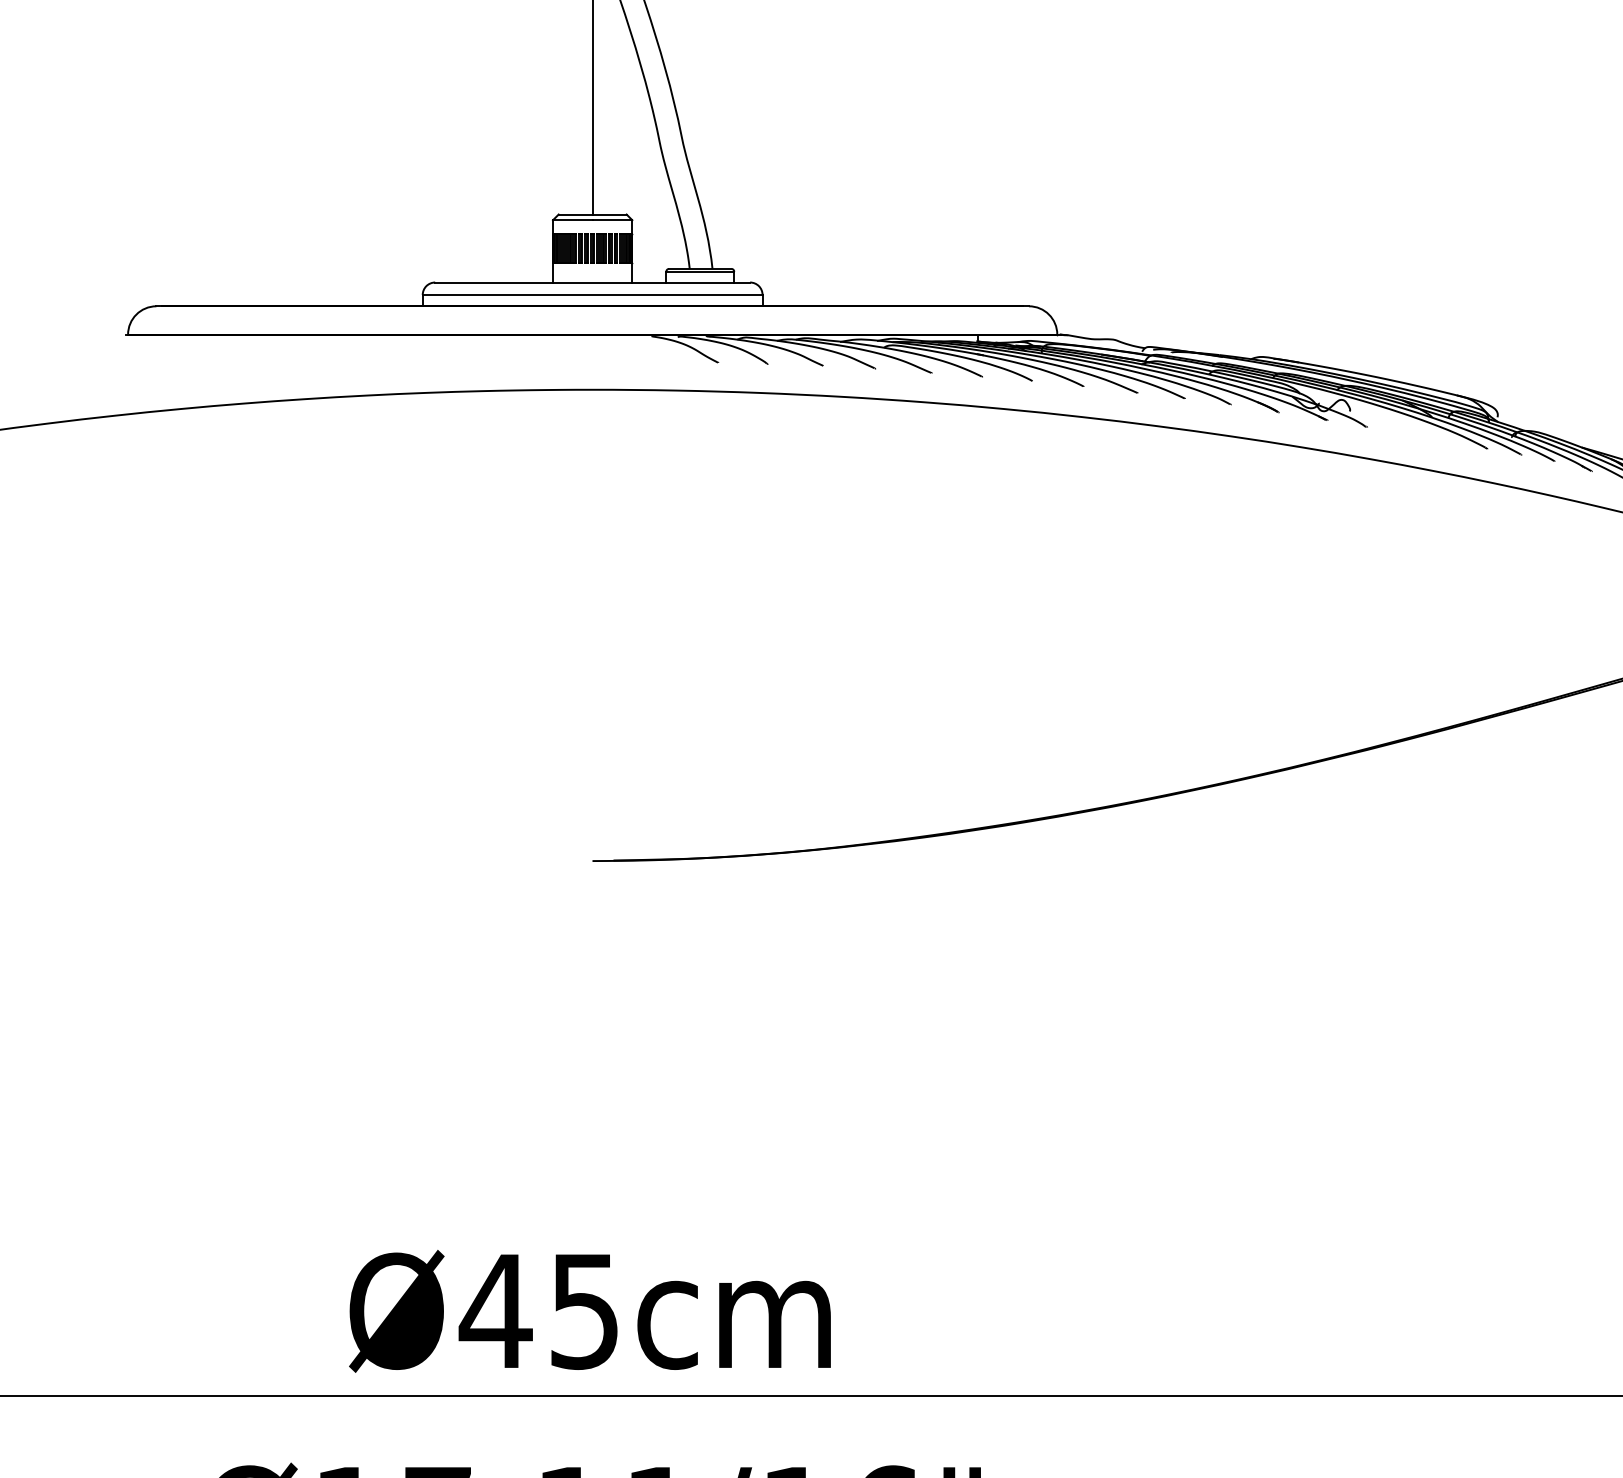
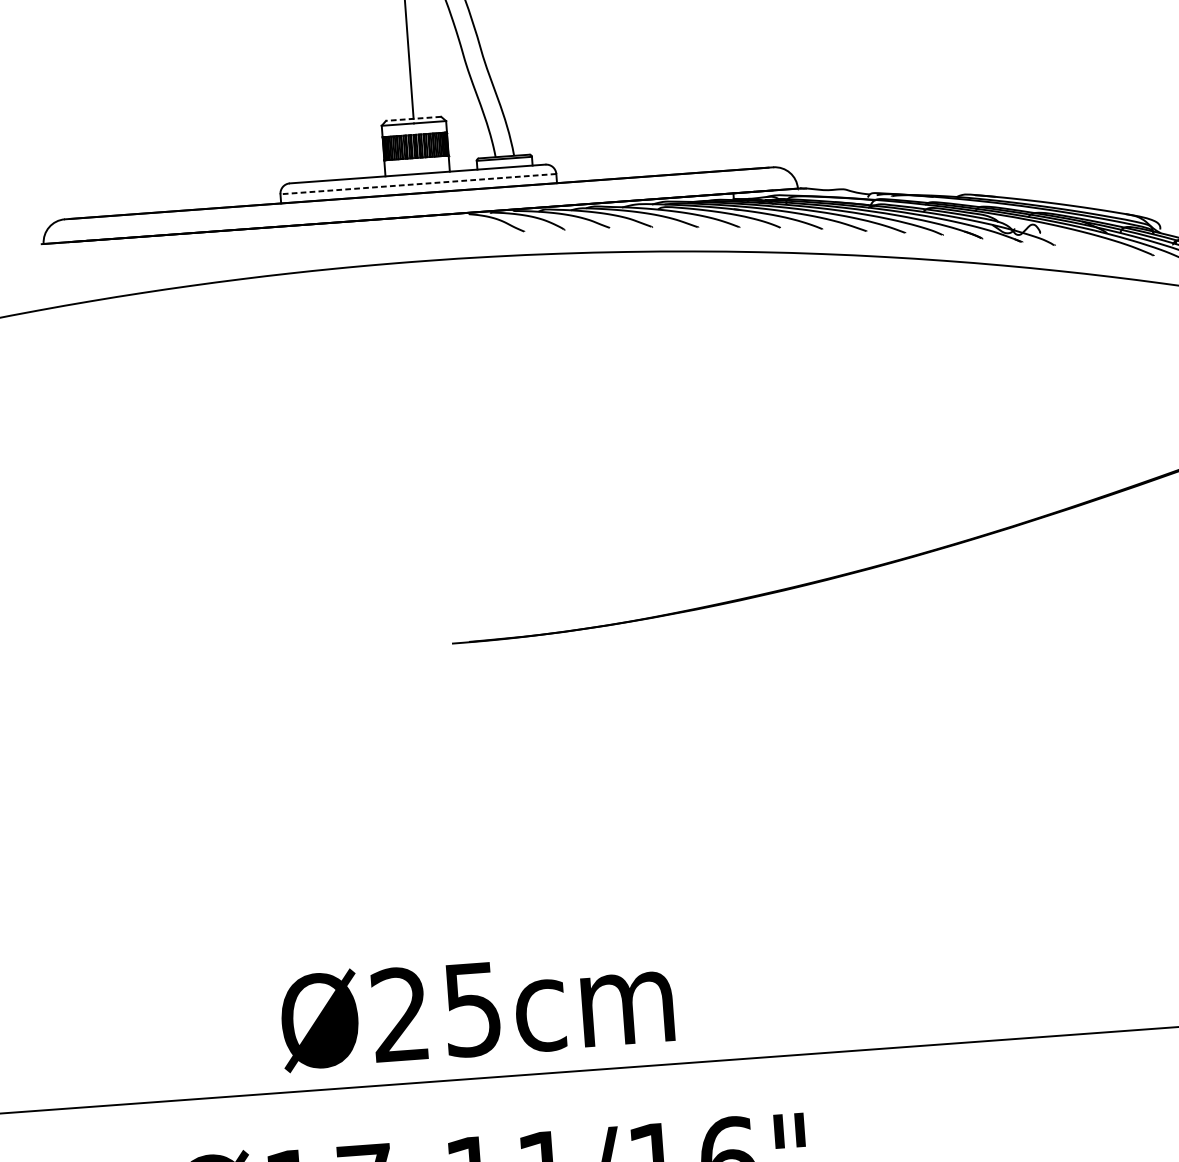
line: (592, 214) -> (413, 118), solid -> dashed
line: (592, 294) -> (418, 183), solid -> dashed
text: (495, 1309) -> (400, 1013), Ø45cm -> Ø25cm

